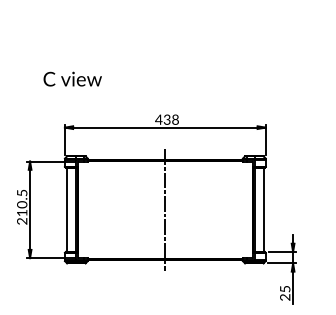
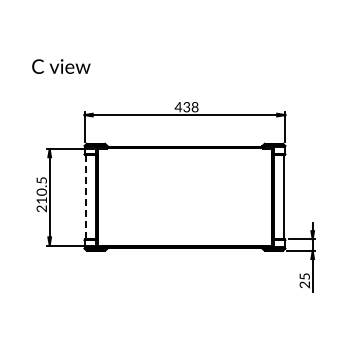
text: (72, 79) -> (61, 66), moved
line: (164, 209) -> (184, 196), removed
line: (66, 210) -> (86, 197), solid -> dashed

